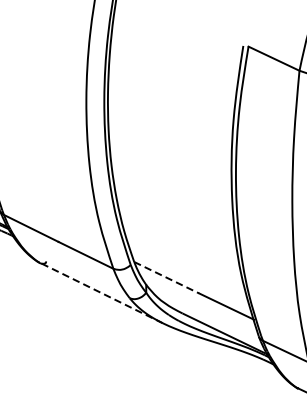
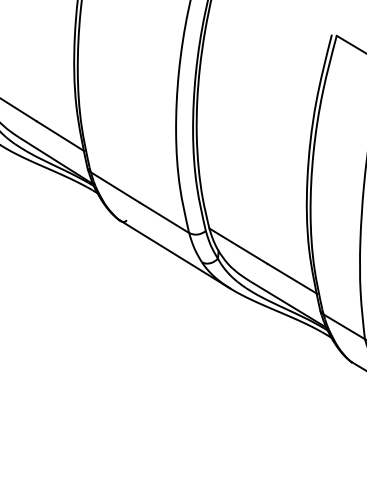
line: (166, 277) -> (238, 246), dashed -> solid
line: (101, 292) -> (175, 254), dashed -> solid

